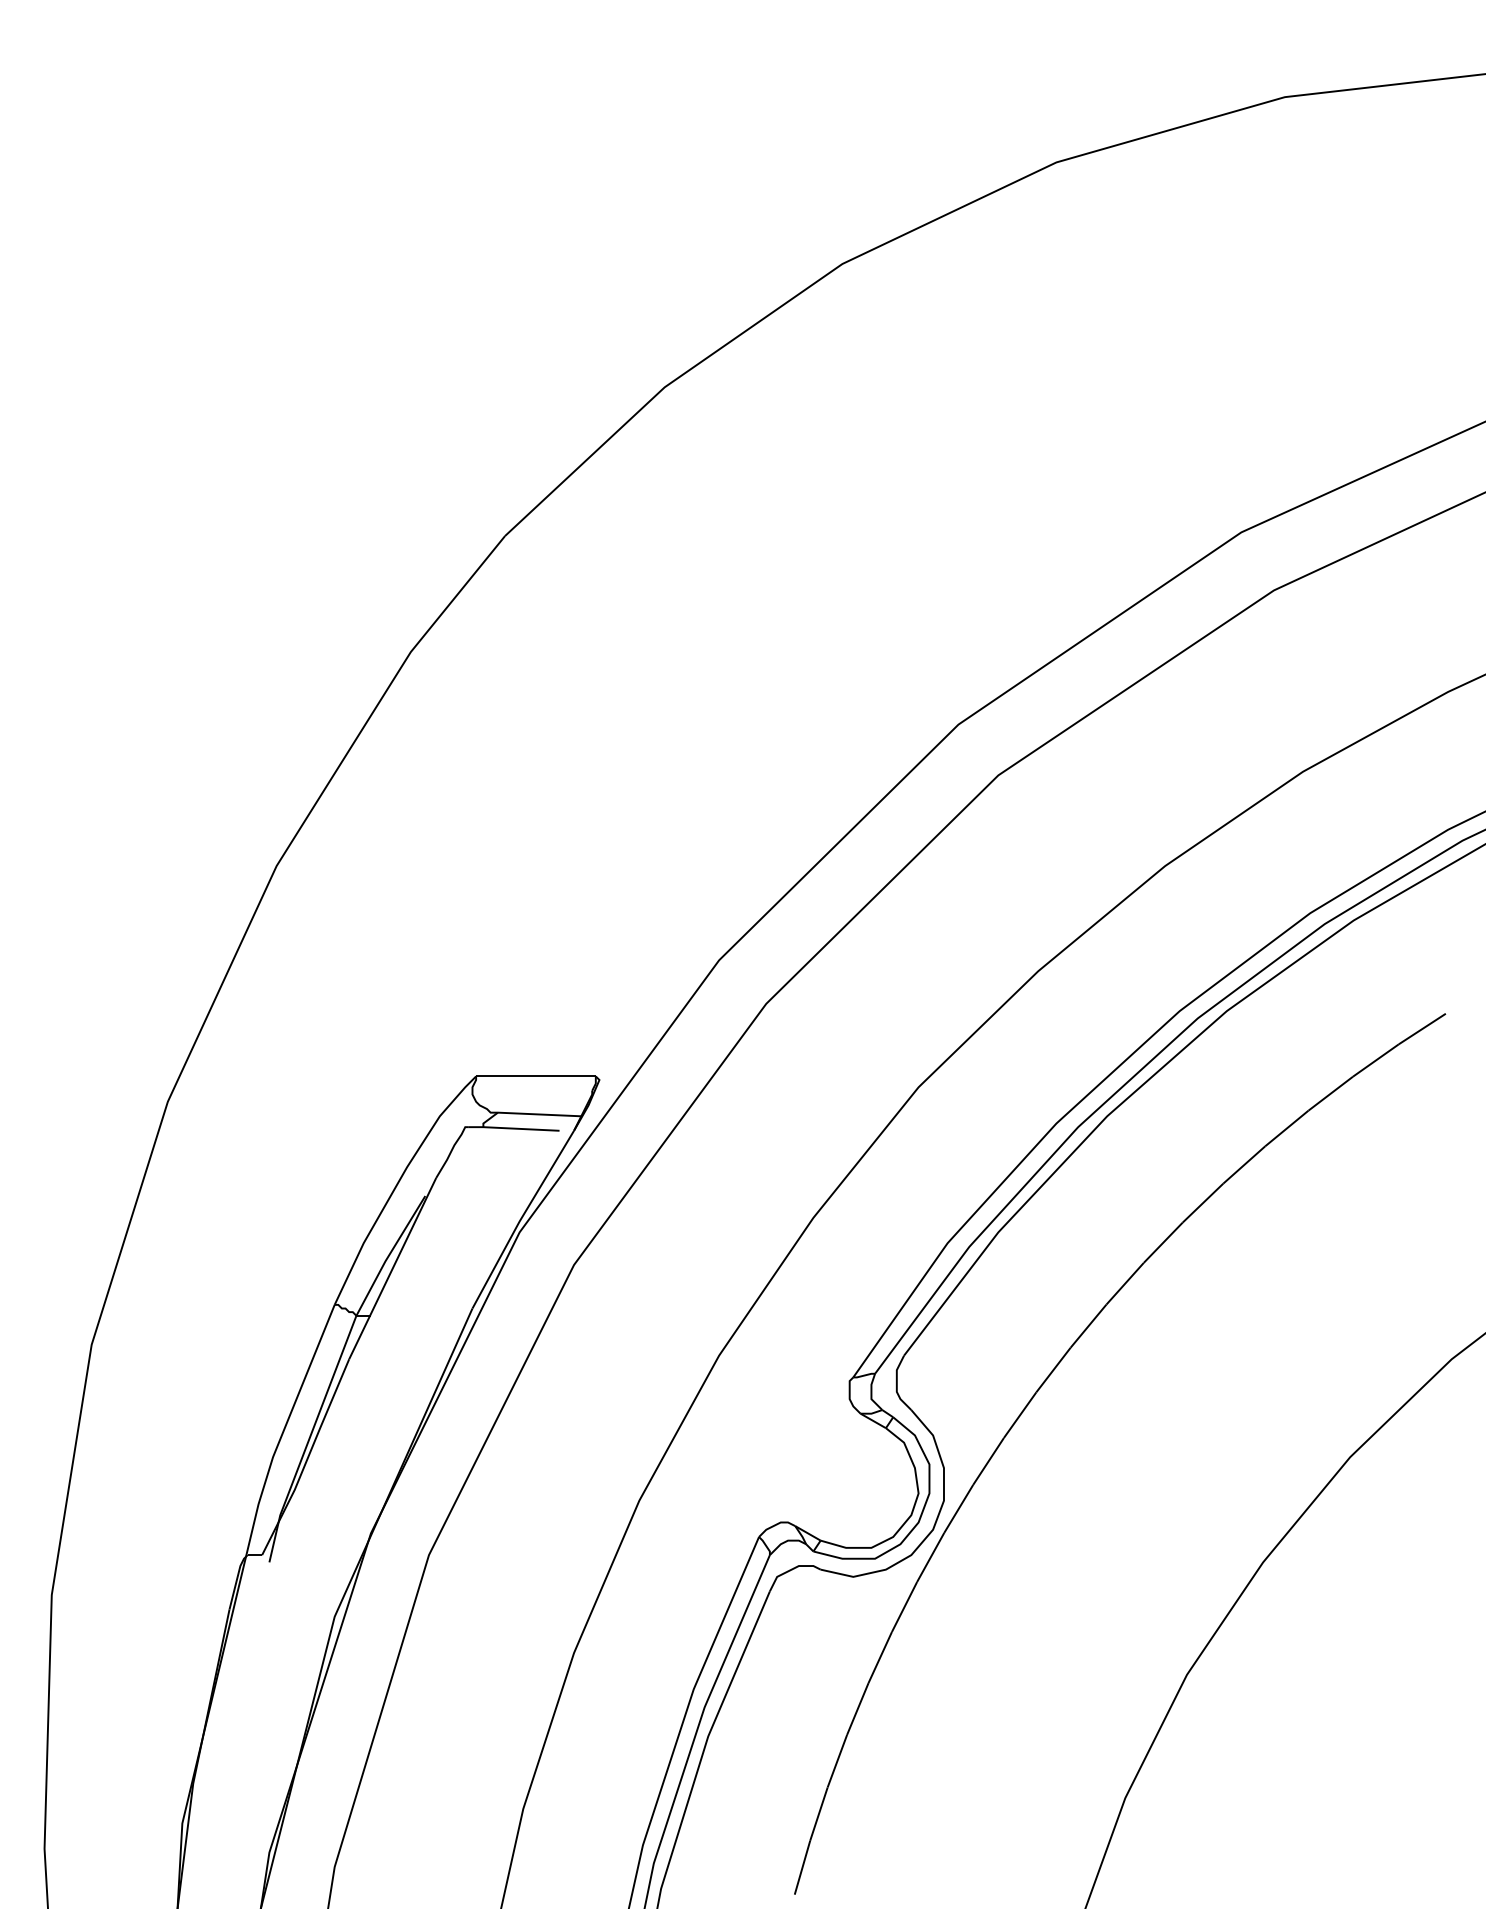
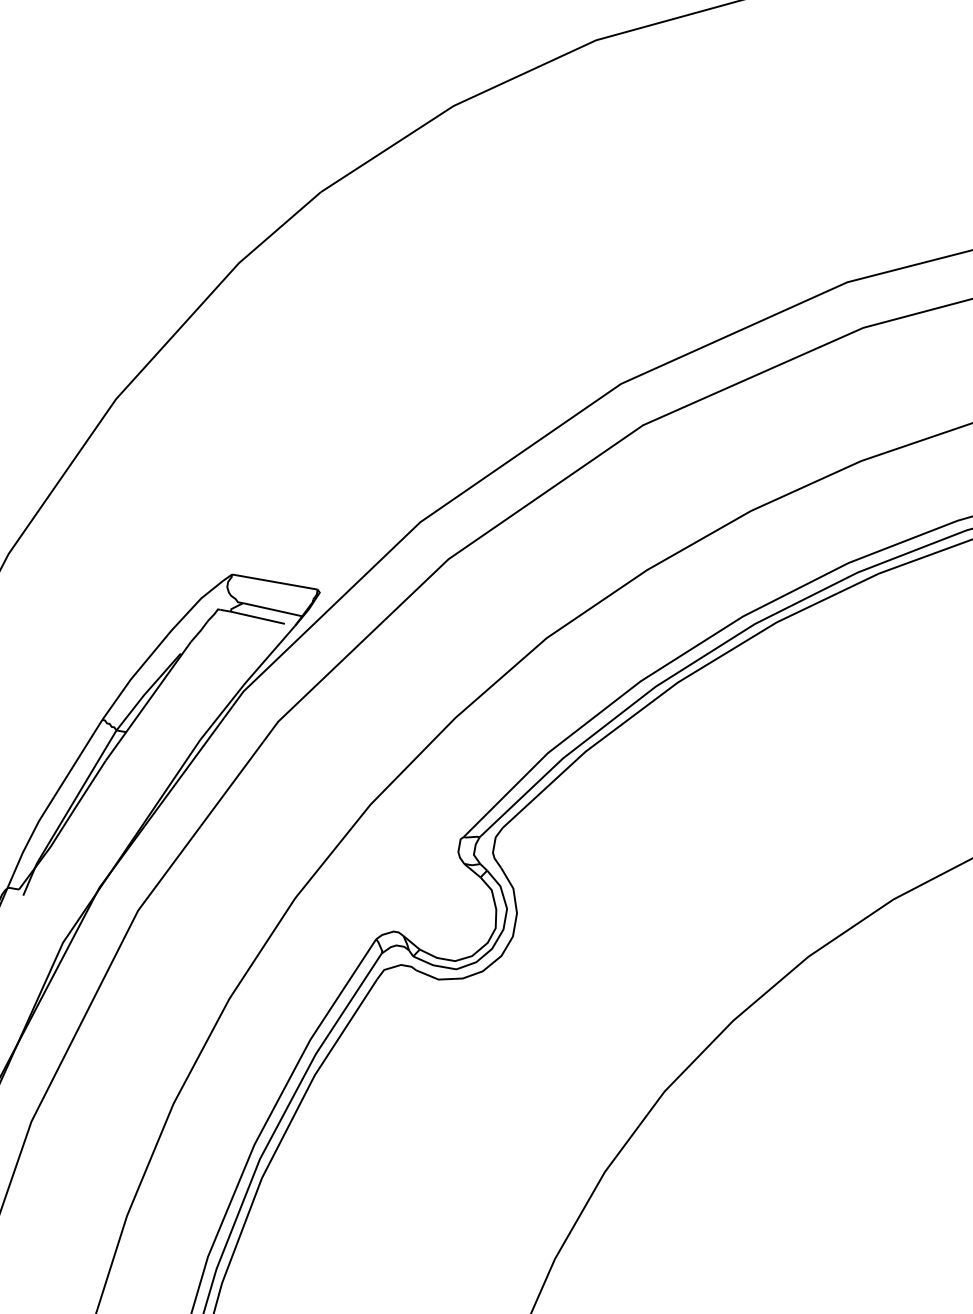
curve: (1038, 1391) -> (594, 870), removed

